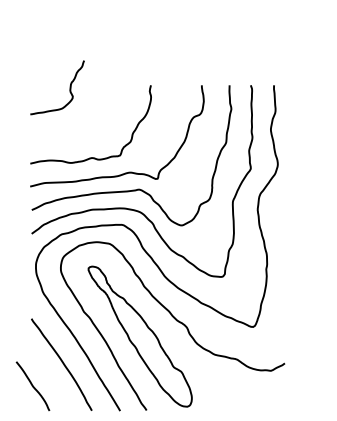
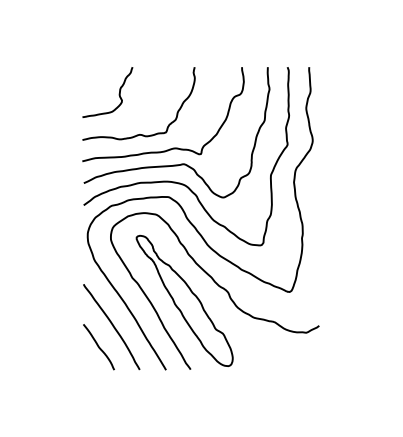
curve: (69, 88) -> (118, 93), moved
curve: (32, 386) -> (98, 347), moved

